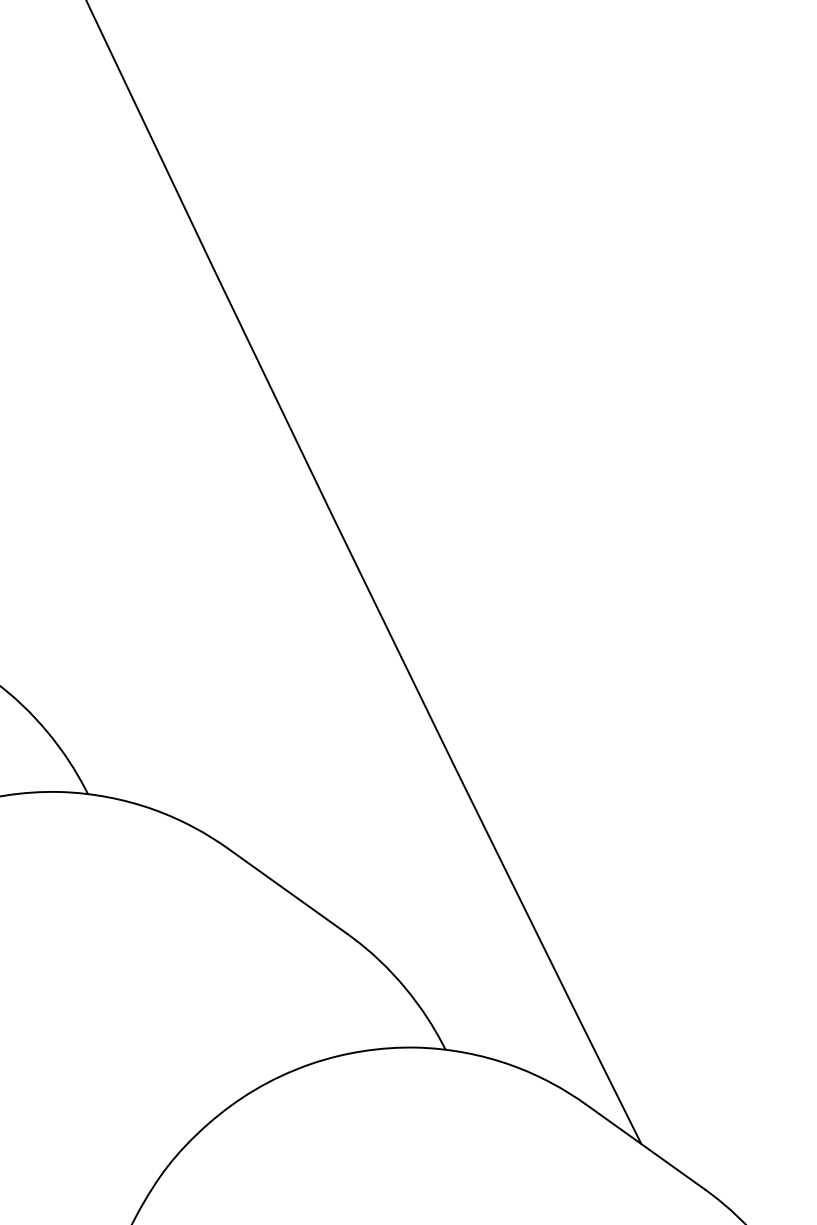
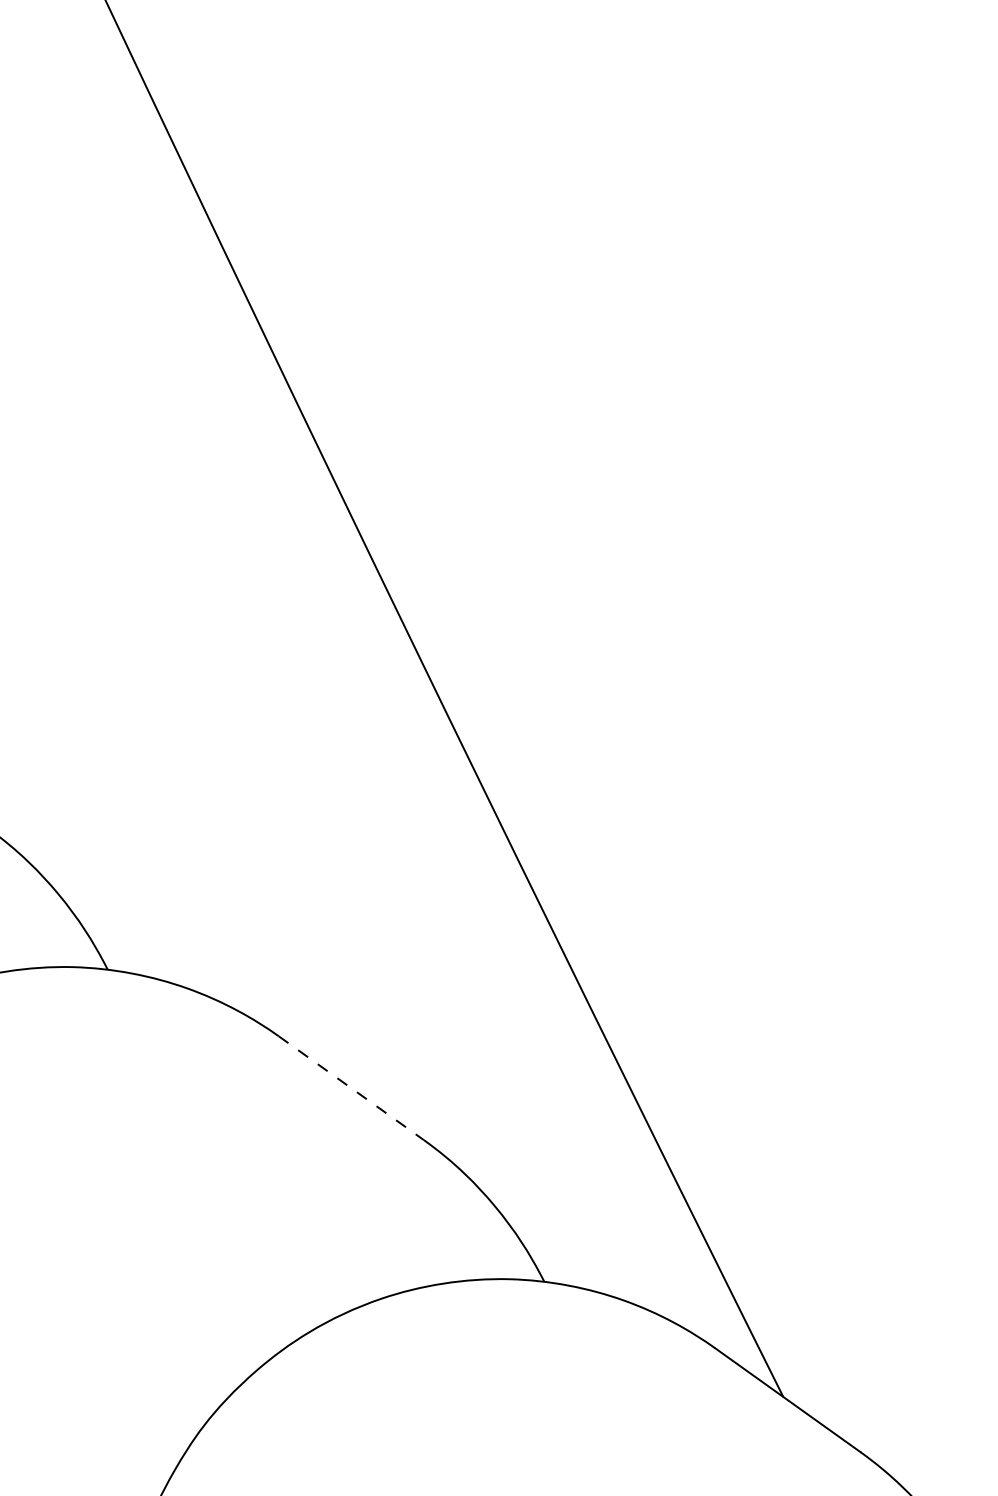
line: (287, 891) -> (351, 1088), solid -> dashed

